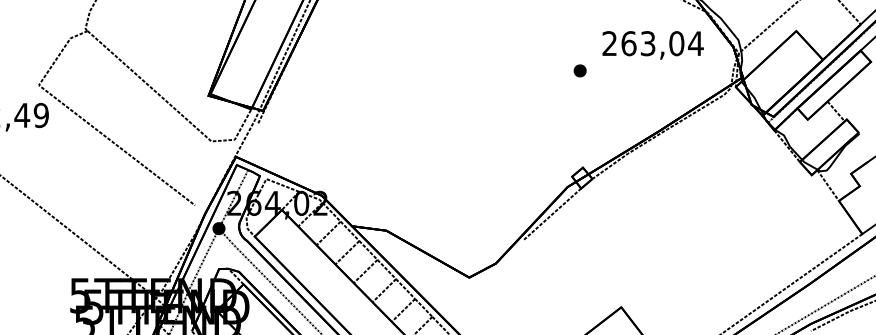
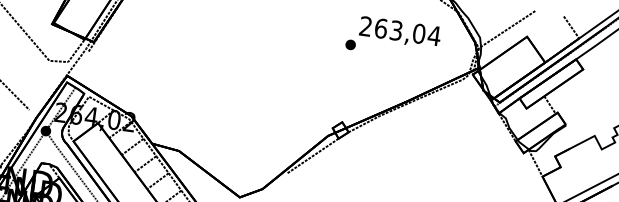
text: (652, 45) -> (399, 32), moved

